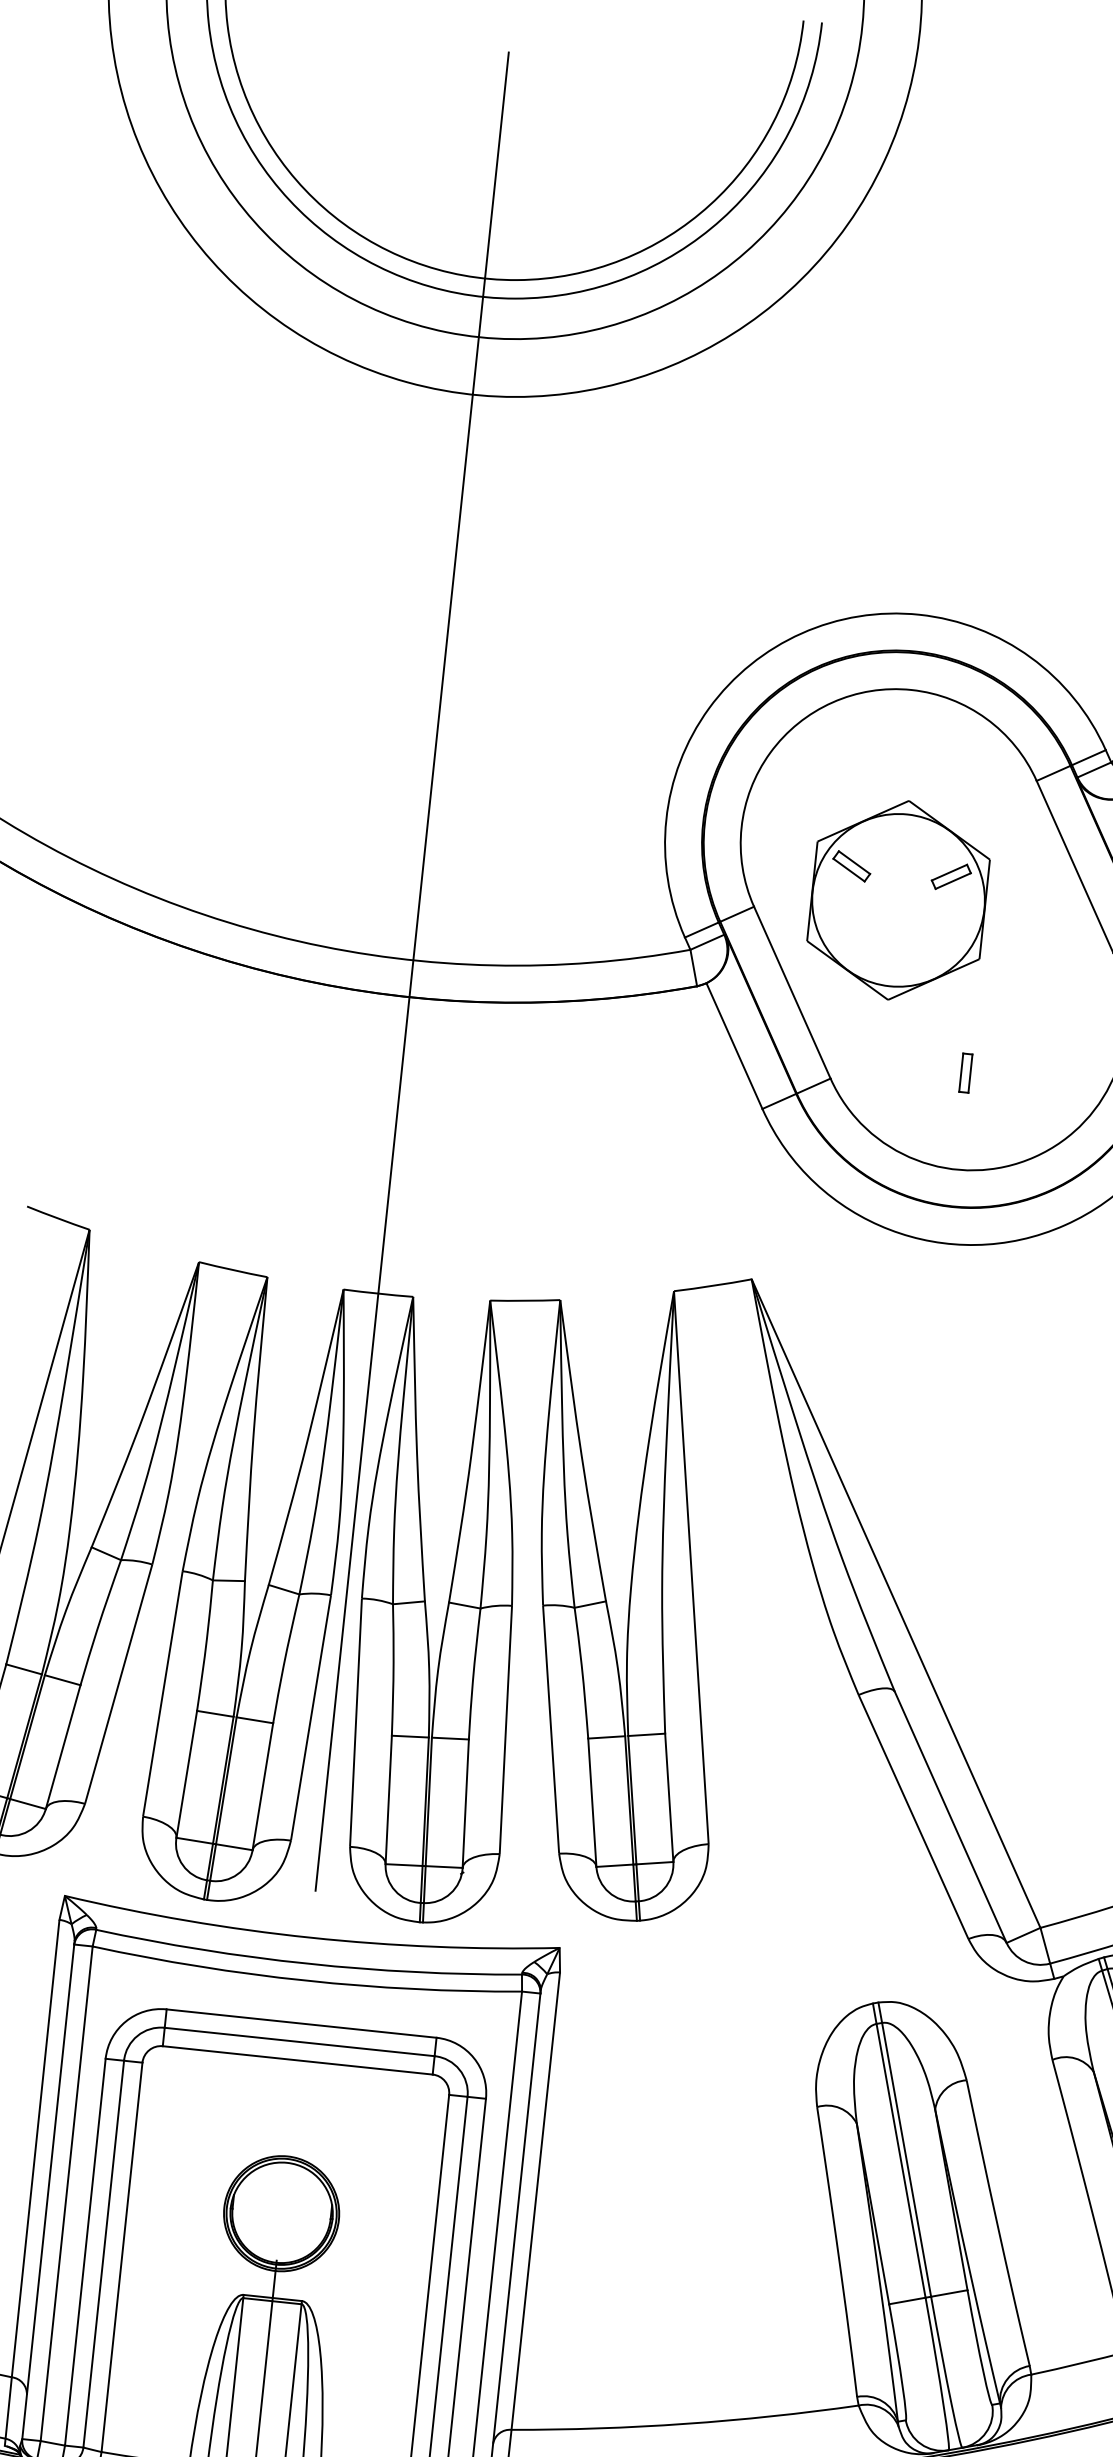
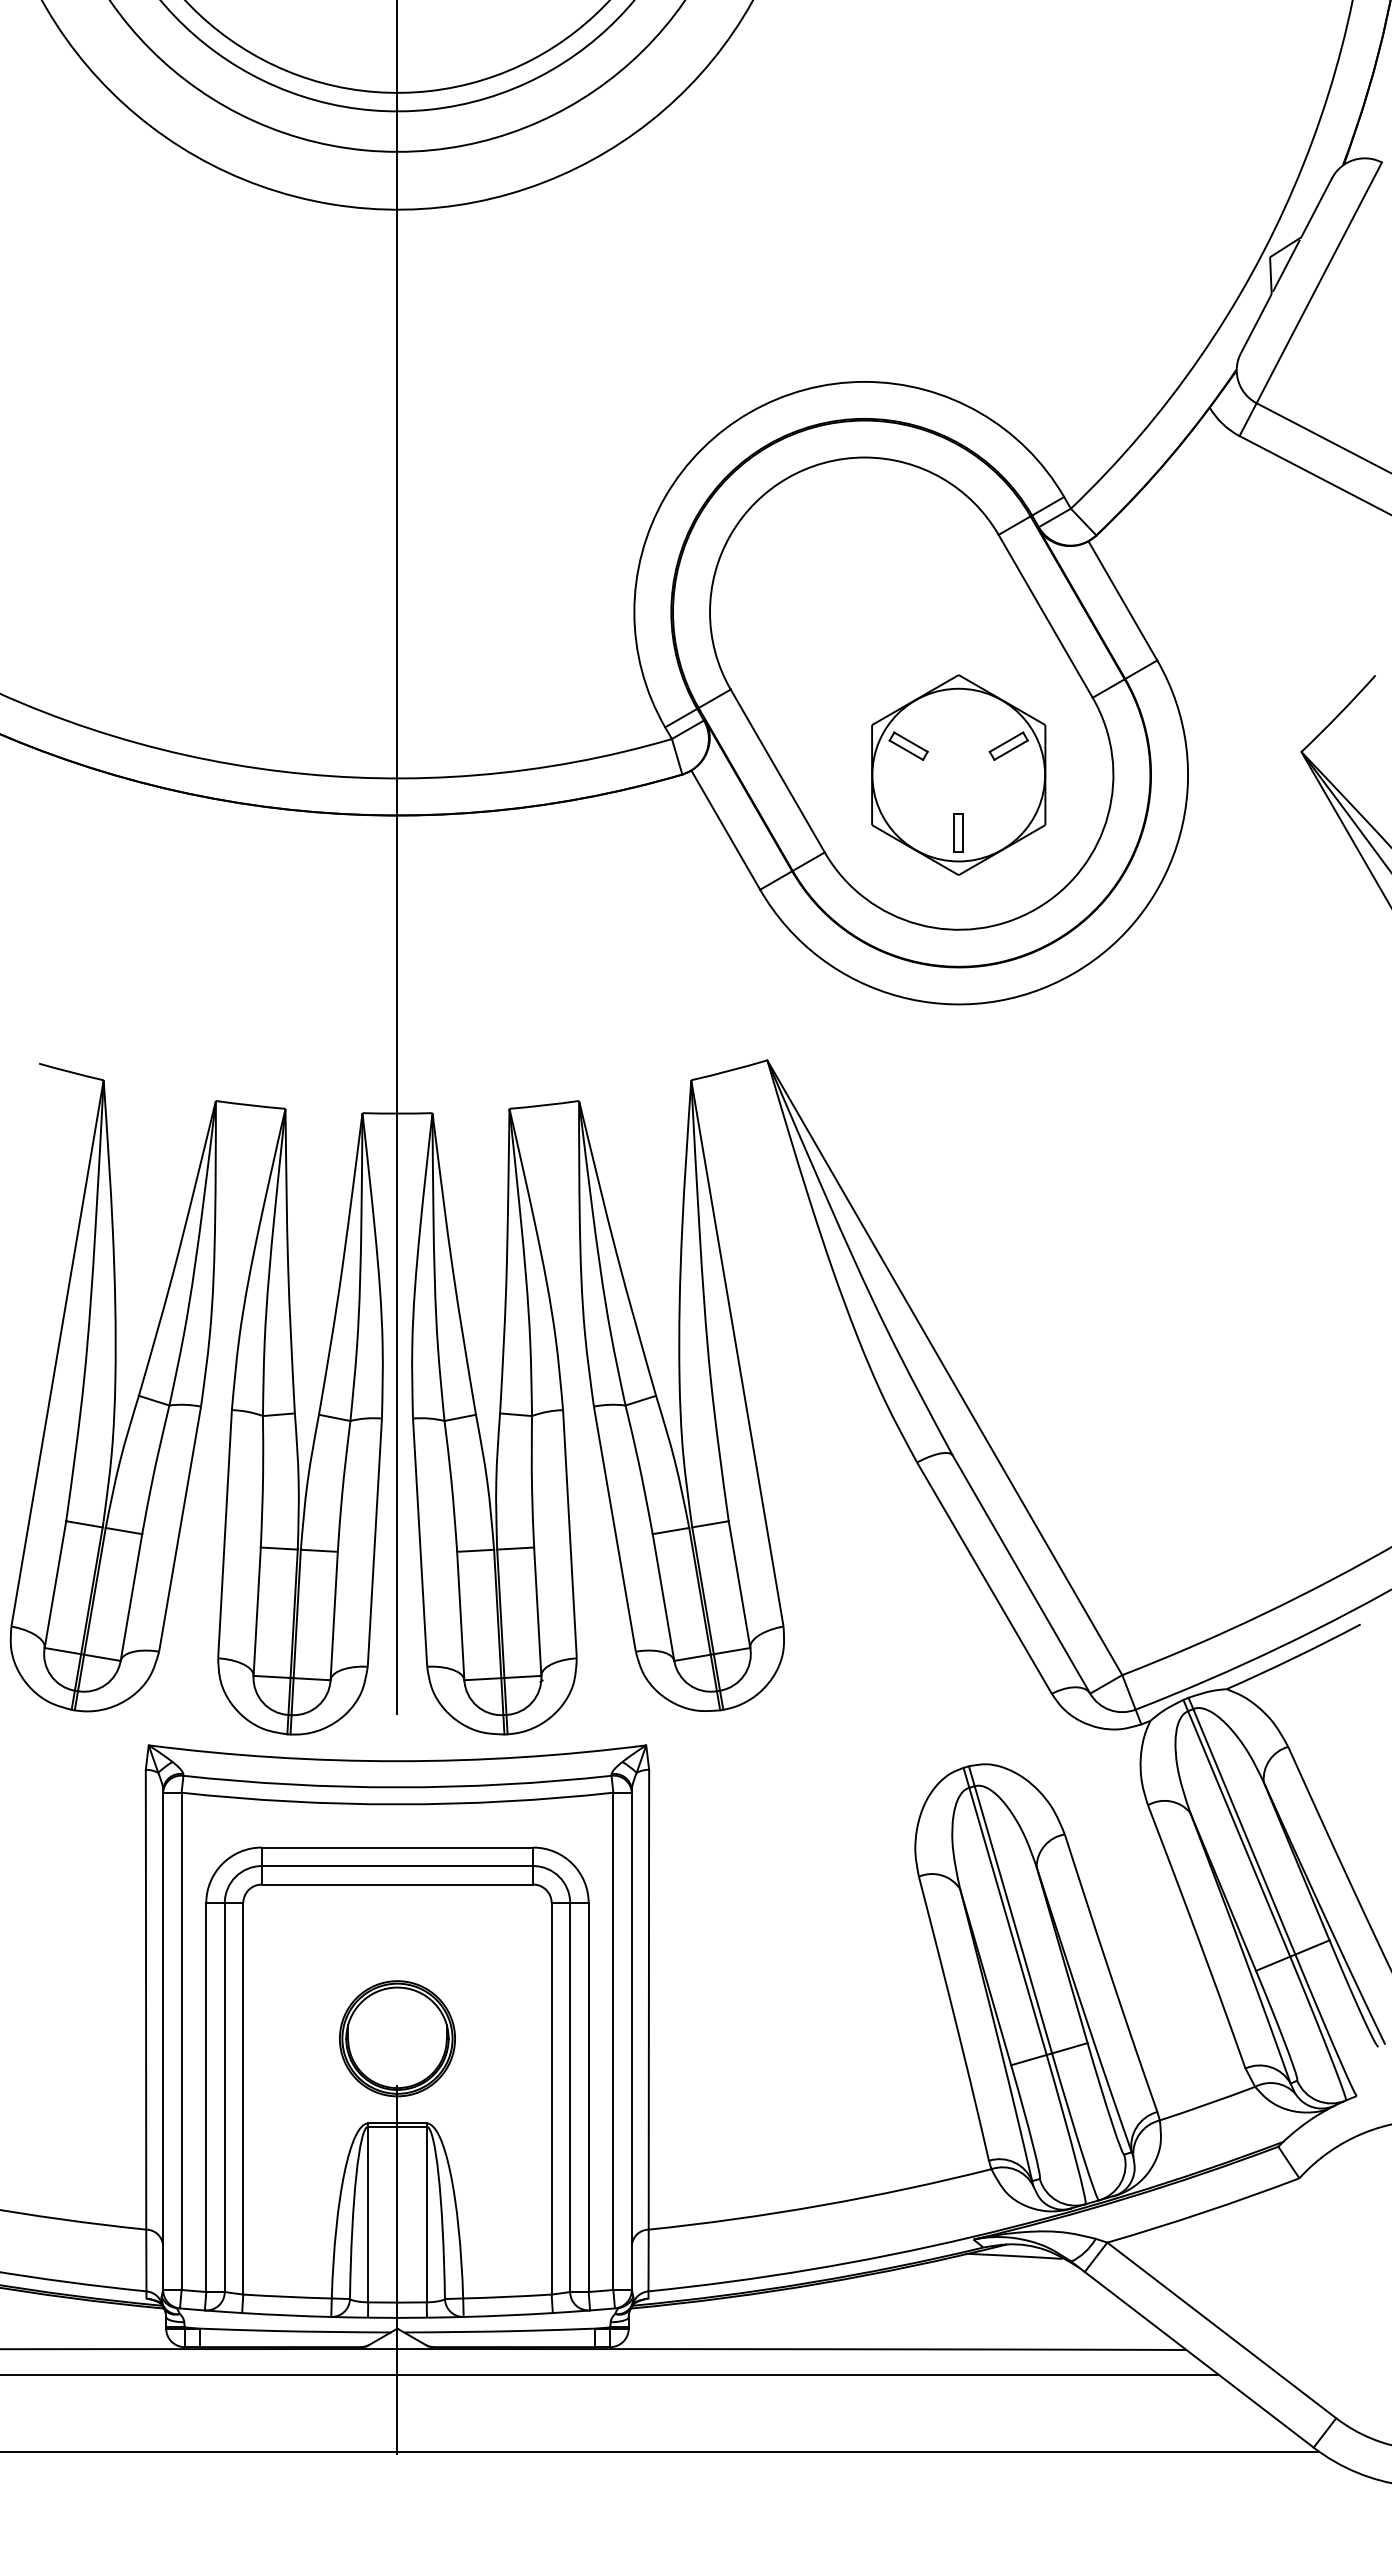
part: (898, 899) -> (958, 774), moved

